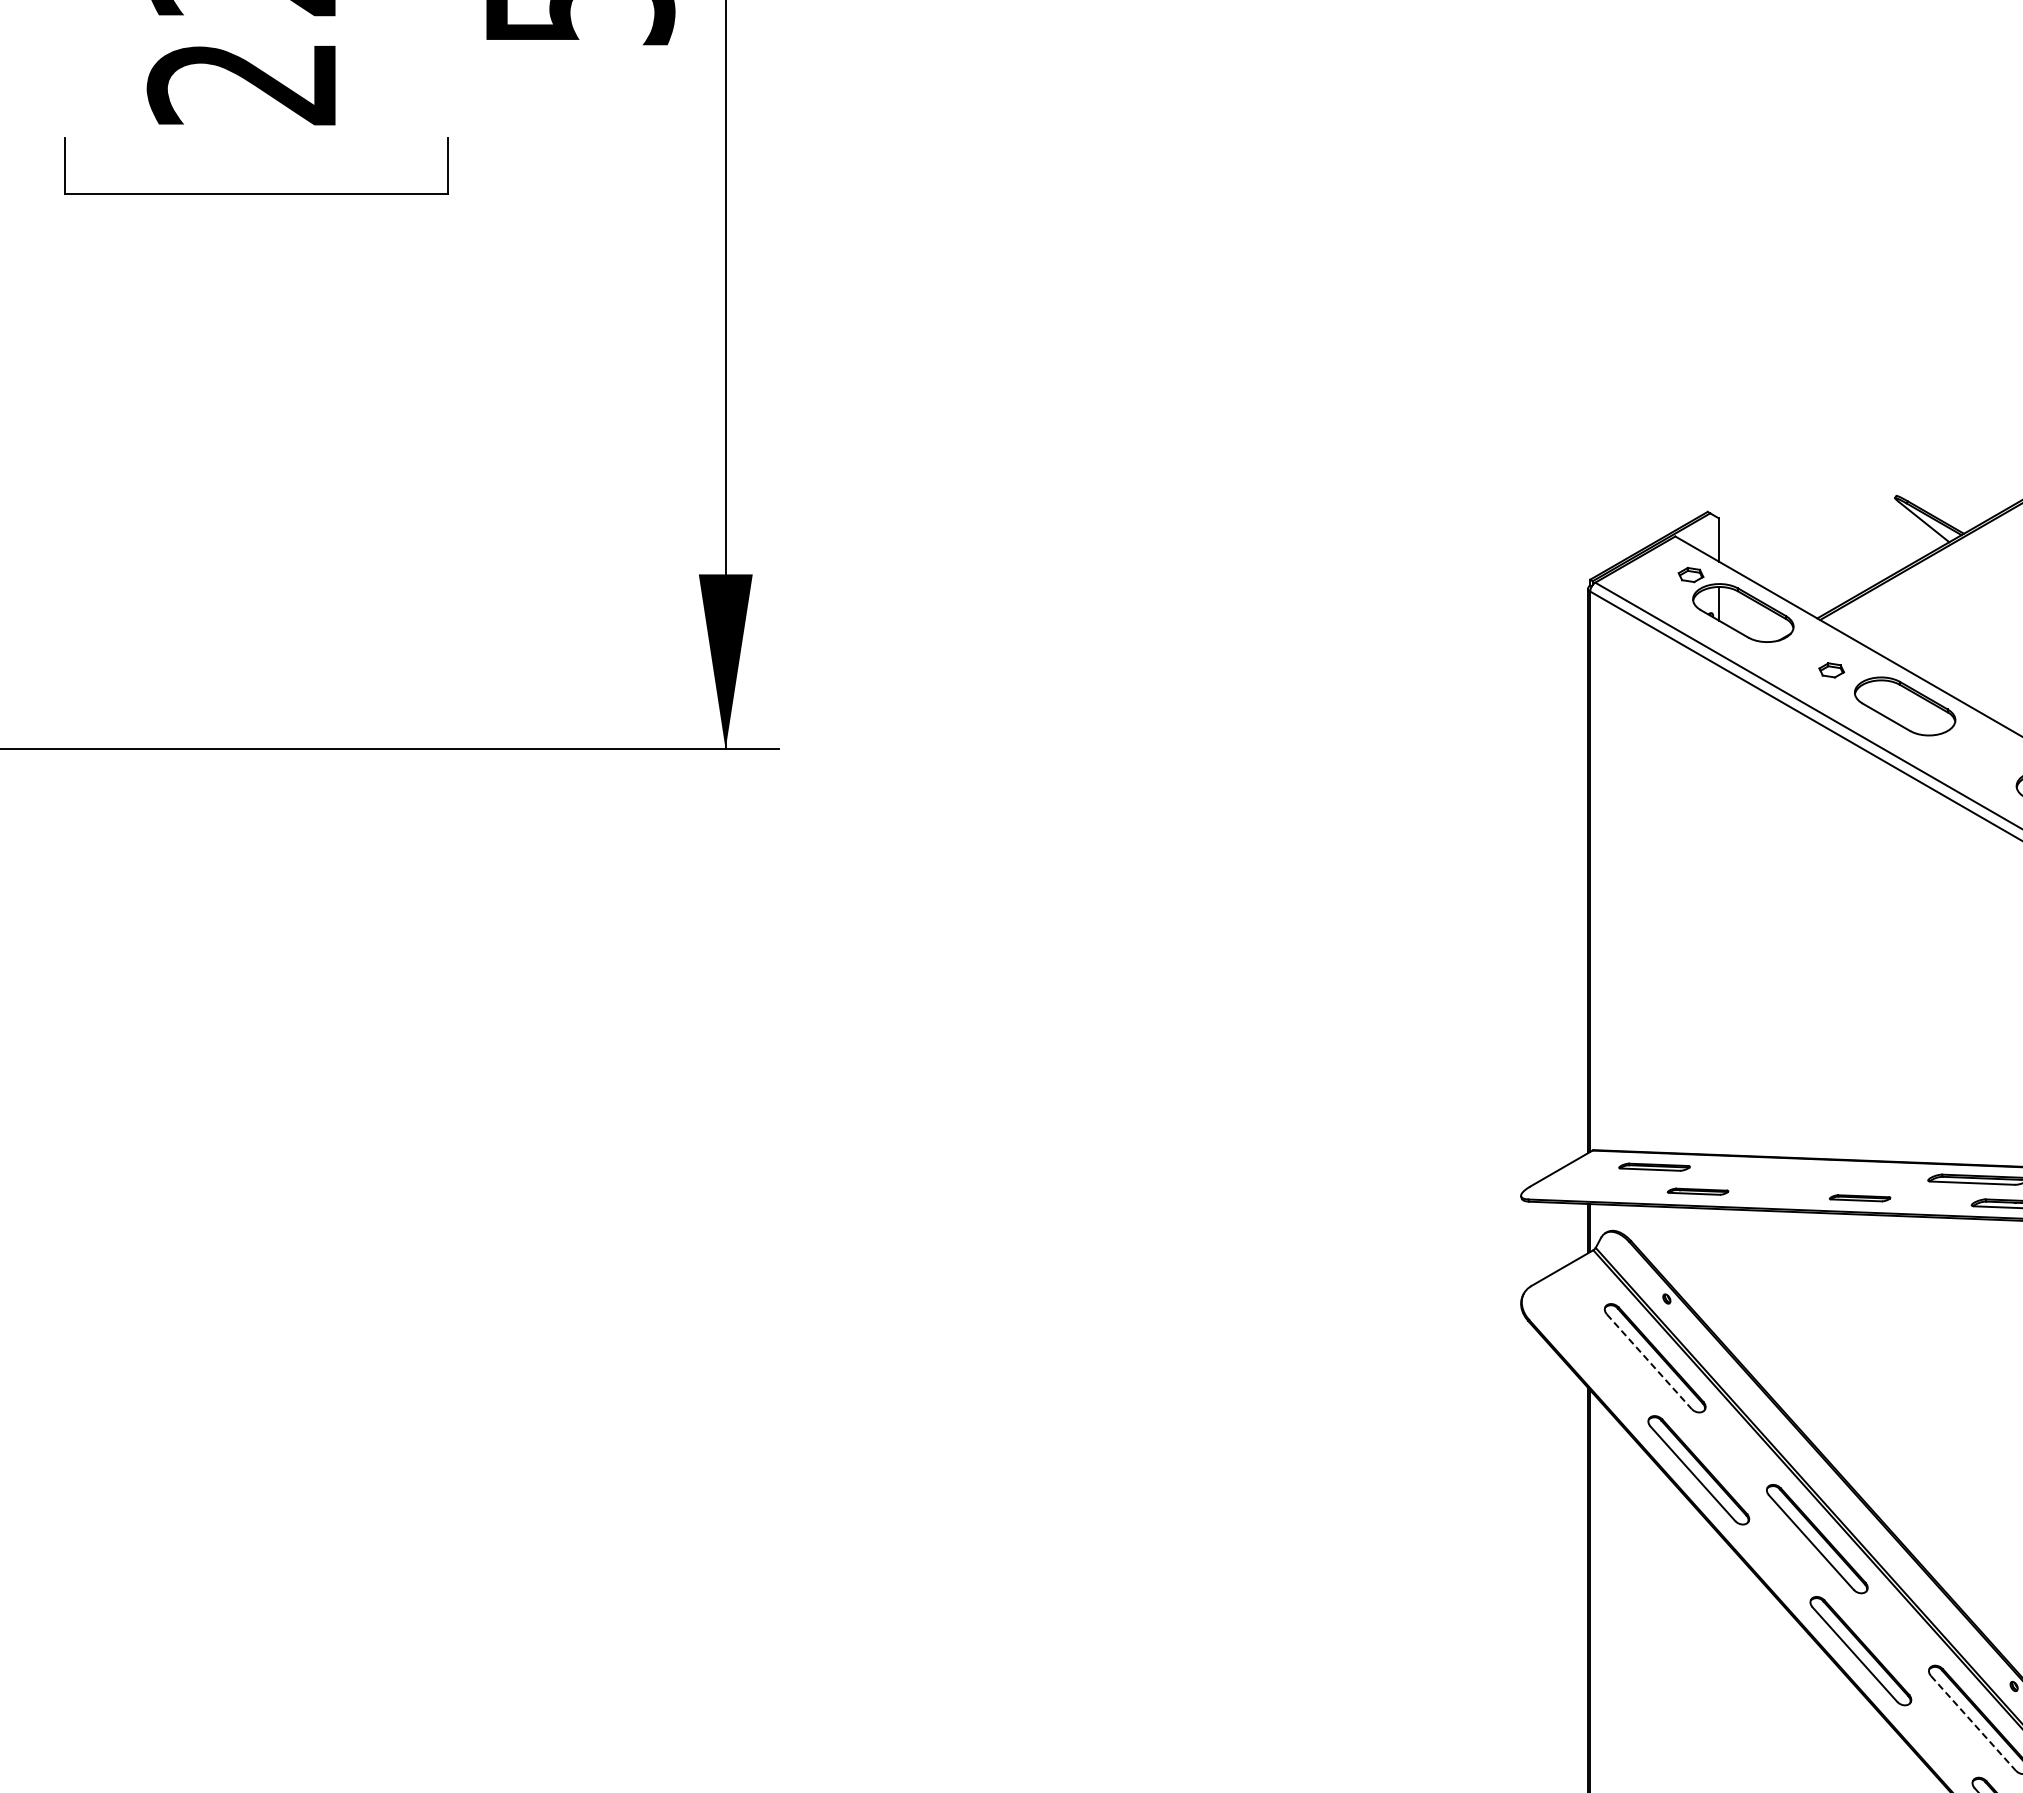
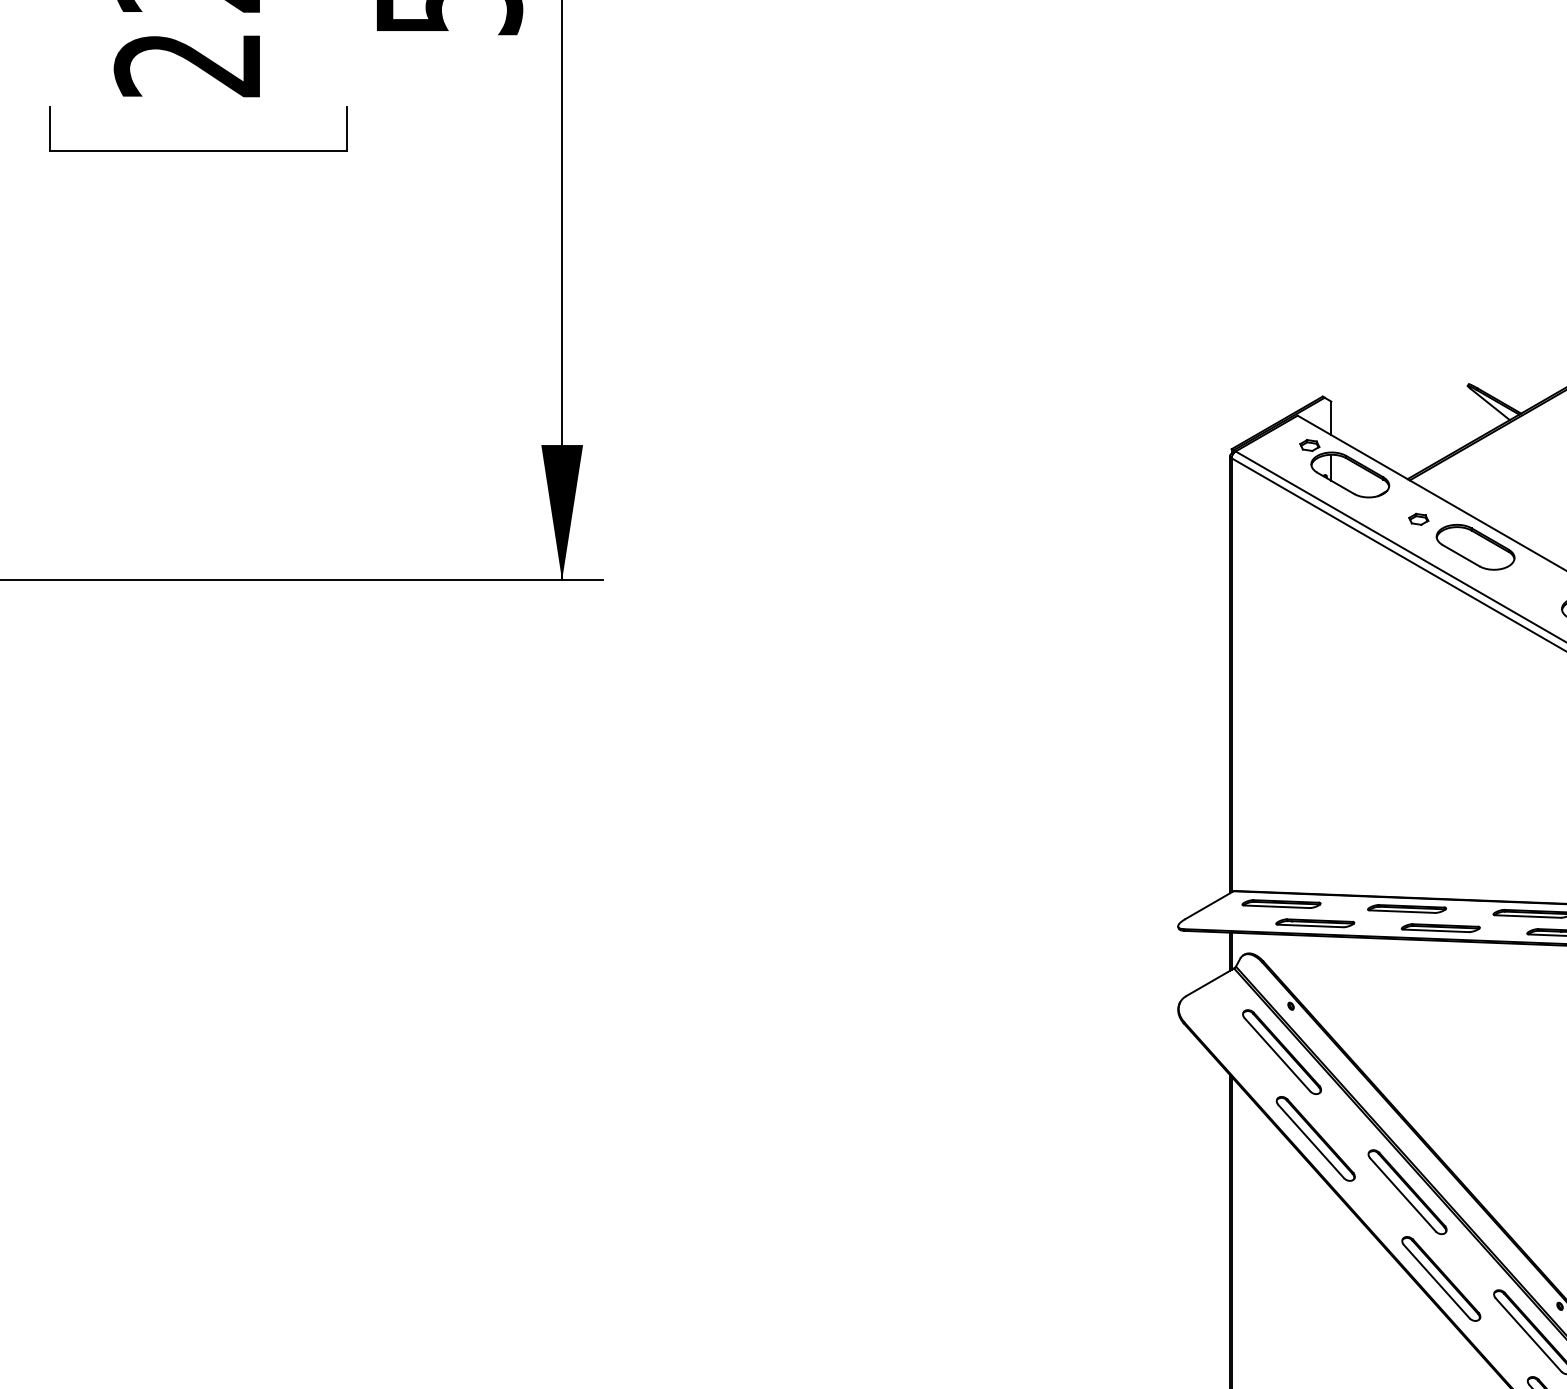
part: (1654, 1167) -> (1281, 904), size x1.43
part: (1816, 1173) -> (1406, 909), added
part: (1697, 1191) -> (1314, 922), size x1.67
part: (1859, 1198) -> (1440, 928), size x1.67
line: (1649, 1361) -> (1277, 1054), dashed -> solid
line: (1973, 1723) -> (1528, 1335), dashed -> solid

